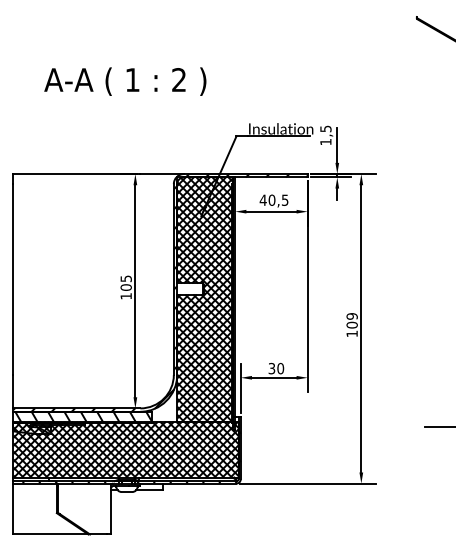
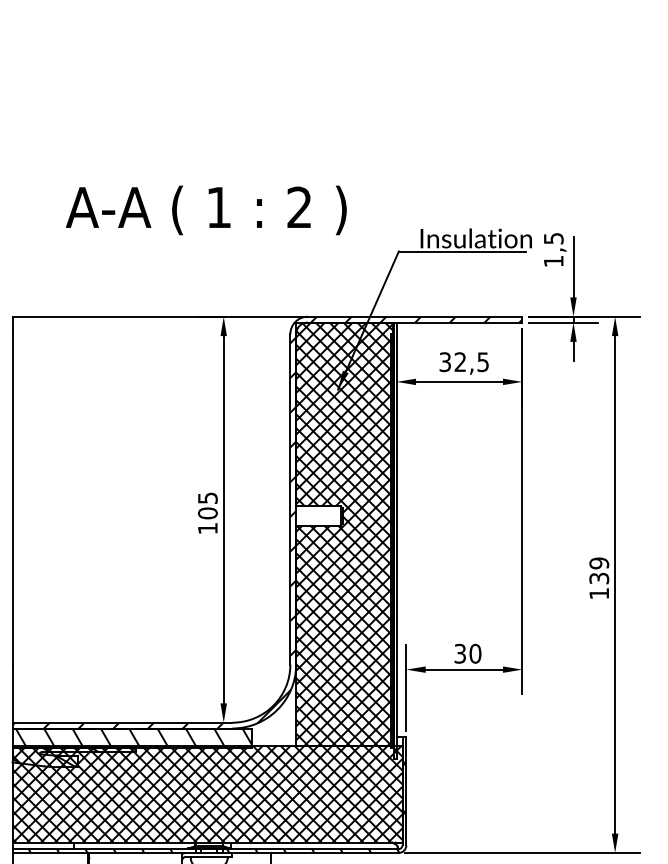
text: (125, 81) -> (206, 210), moved
text: (267, 199) -> (452, 360), 40,5 -> 32,5
text: (351, 324) -> (598, 577), 109 -> 139

